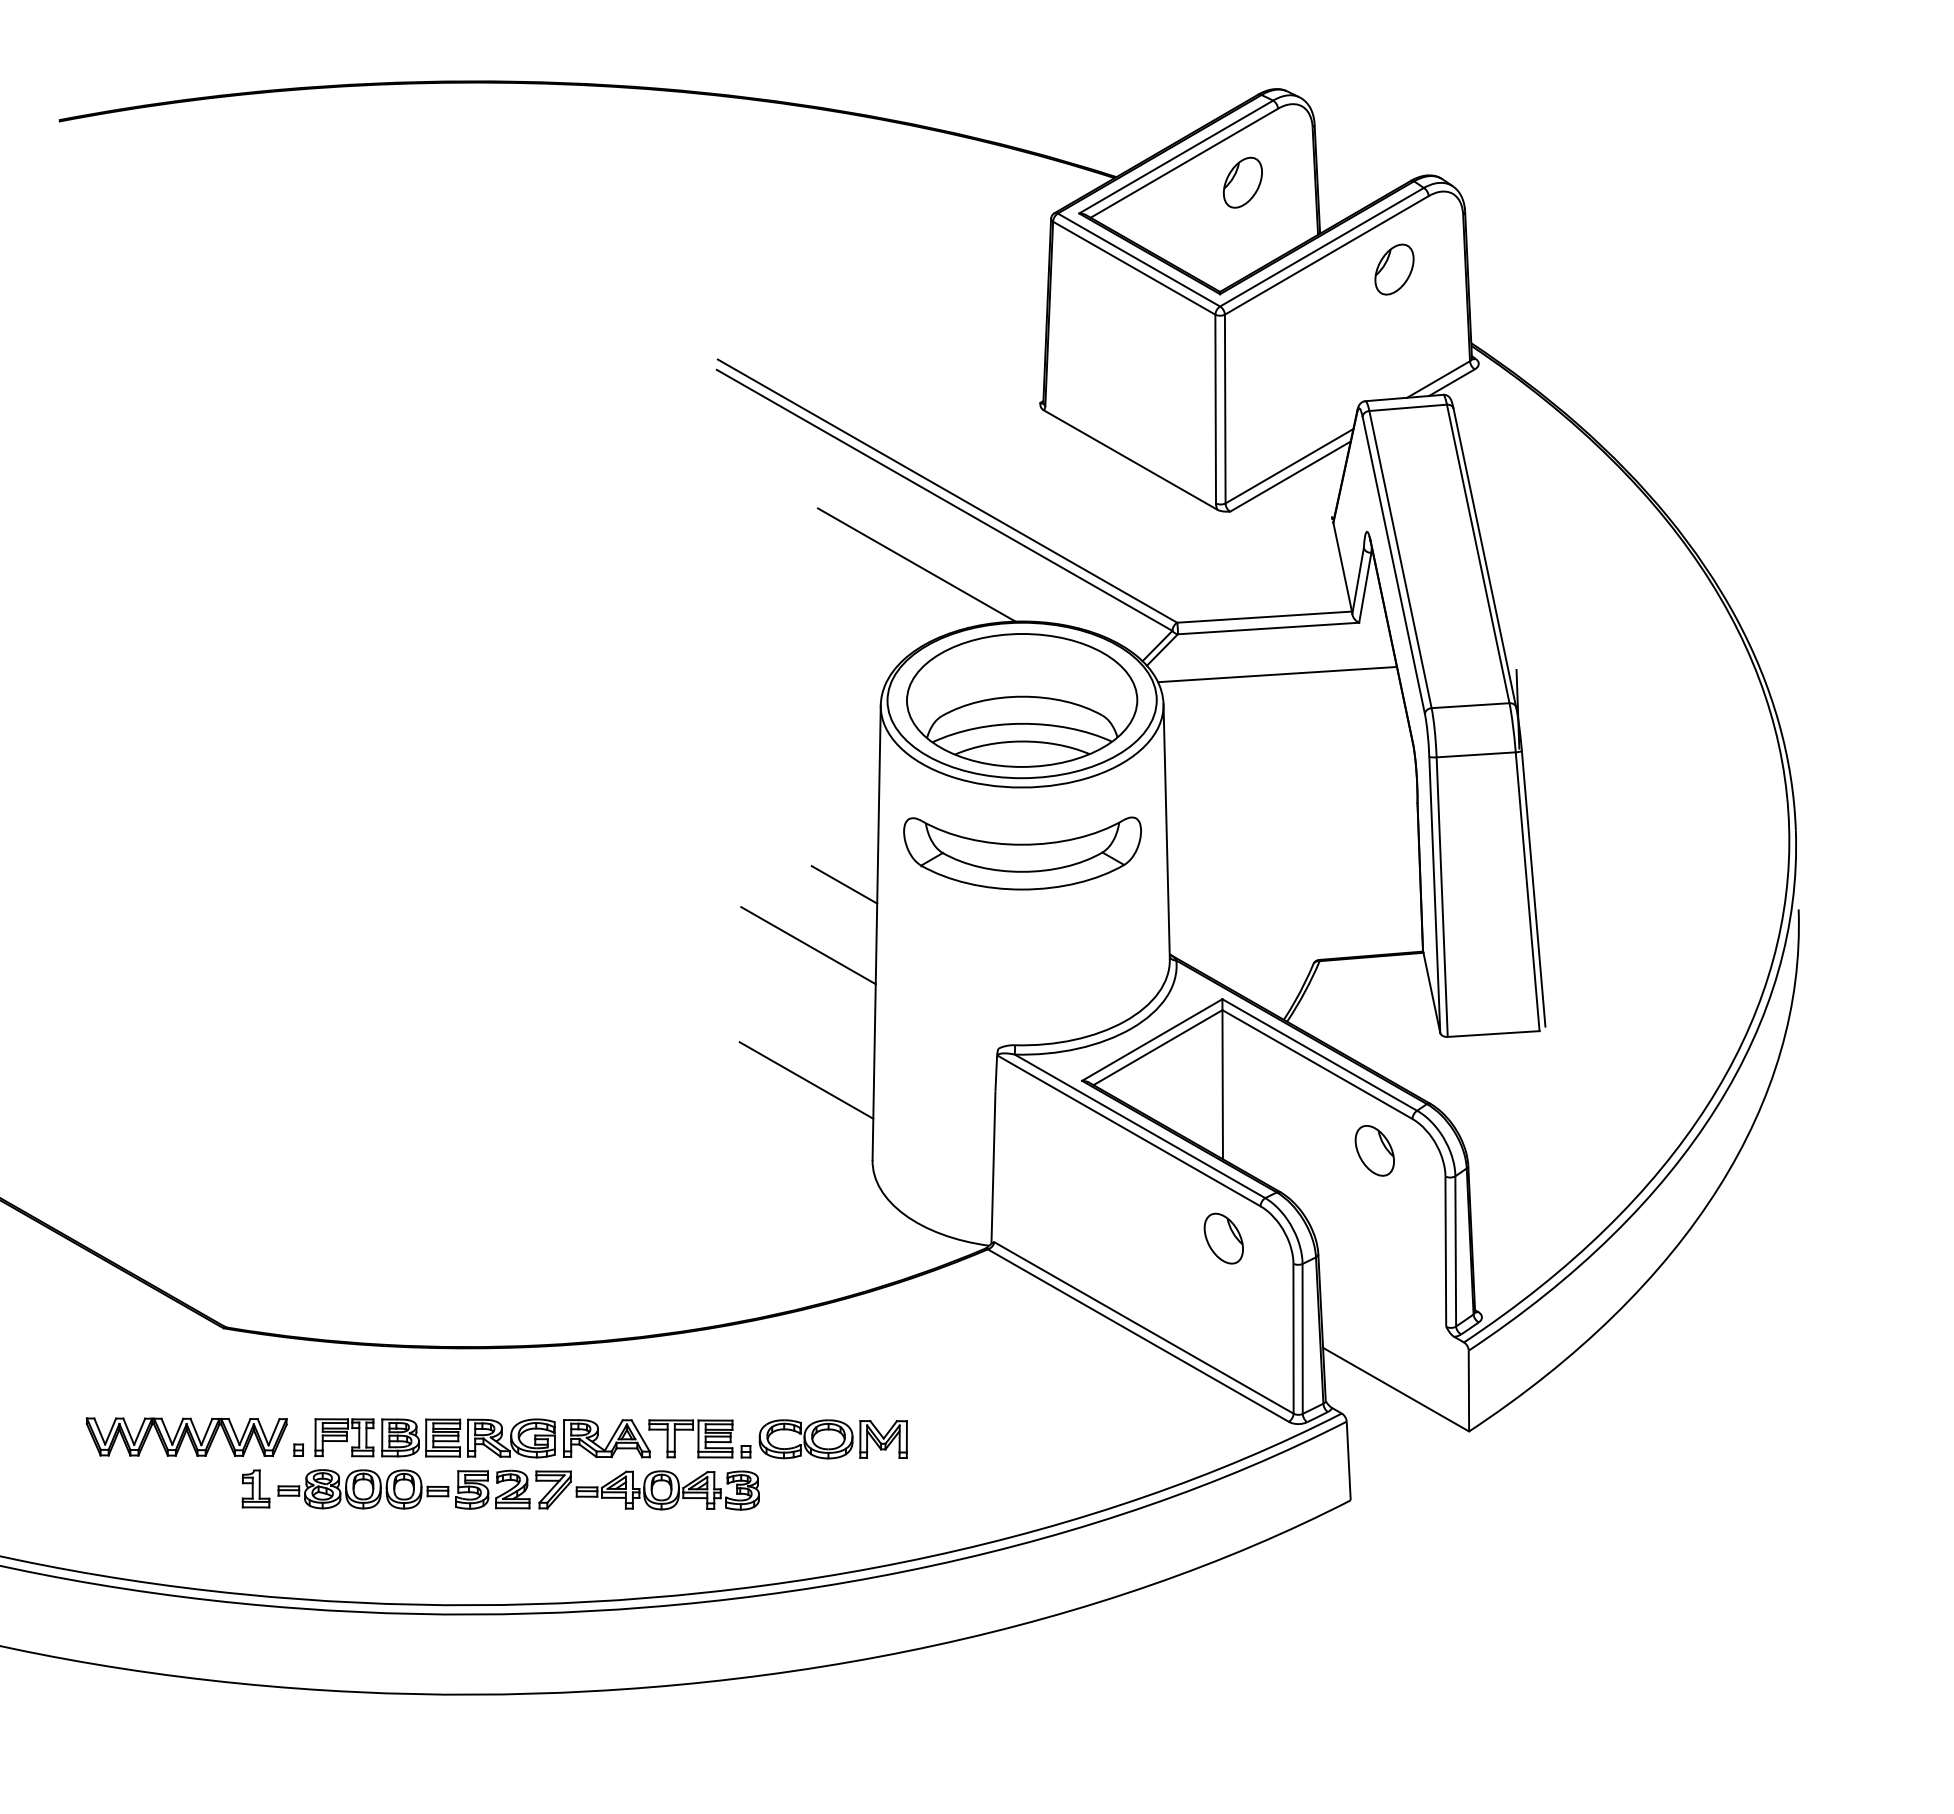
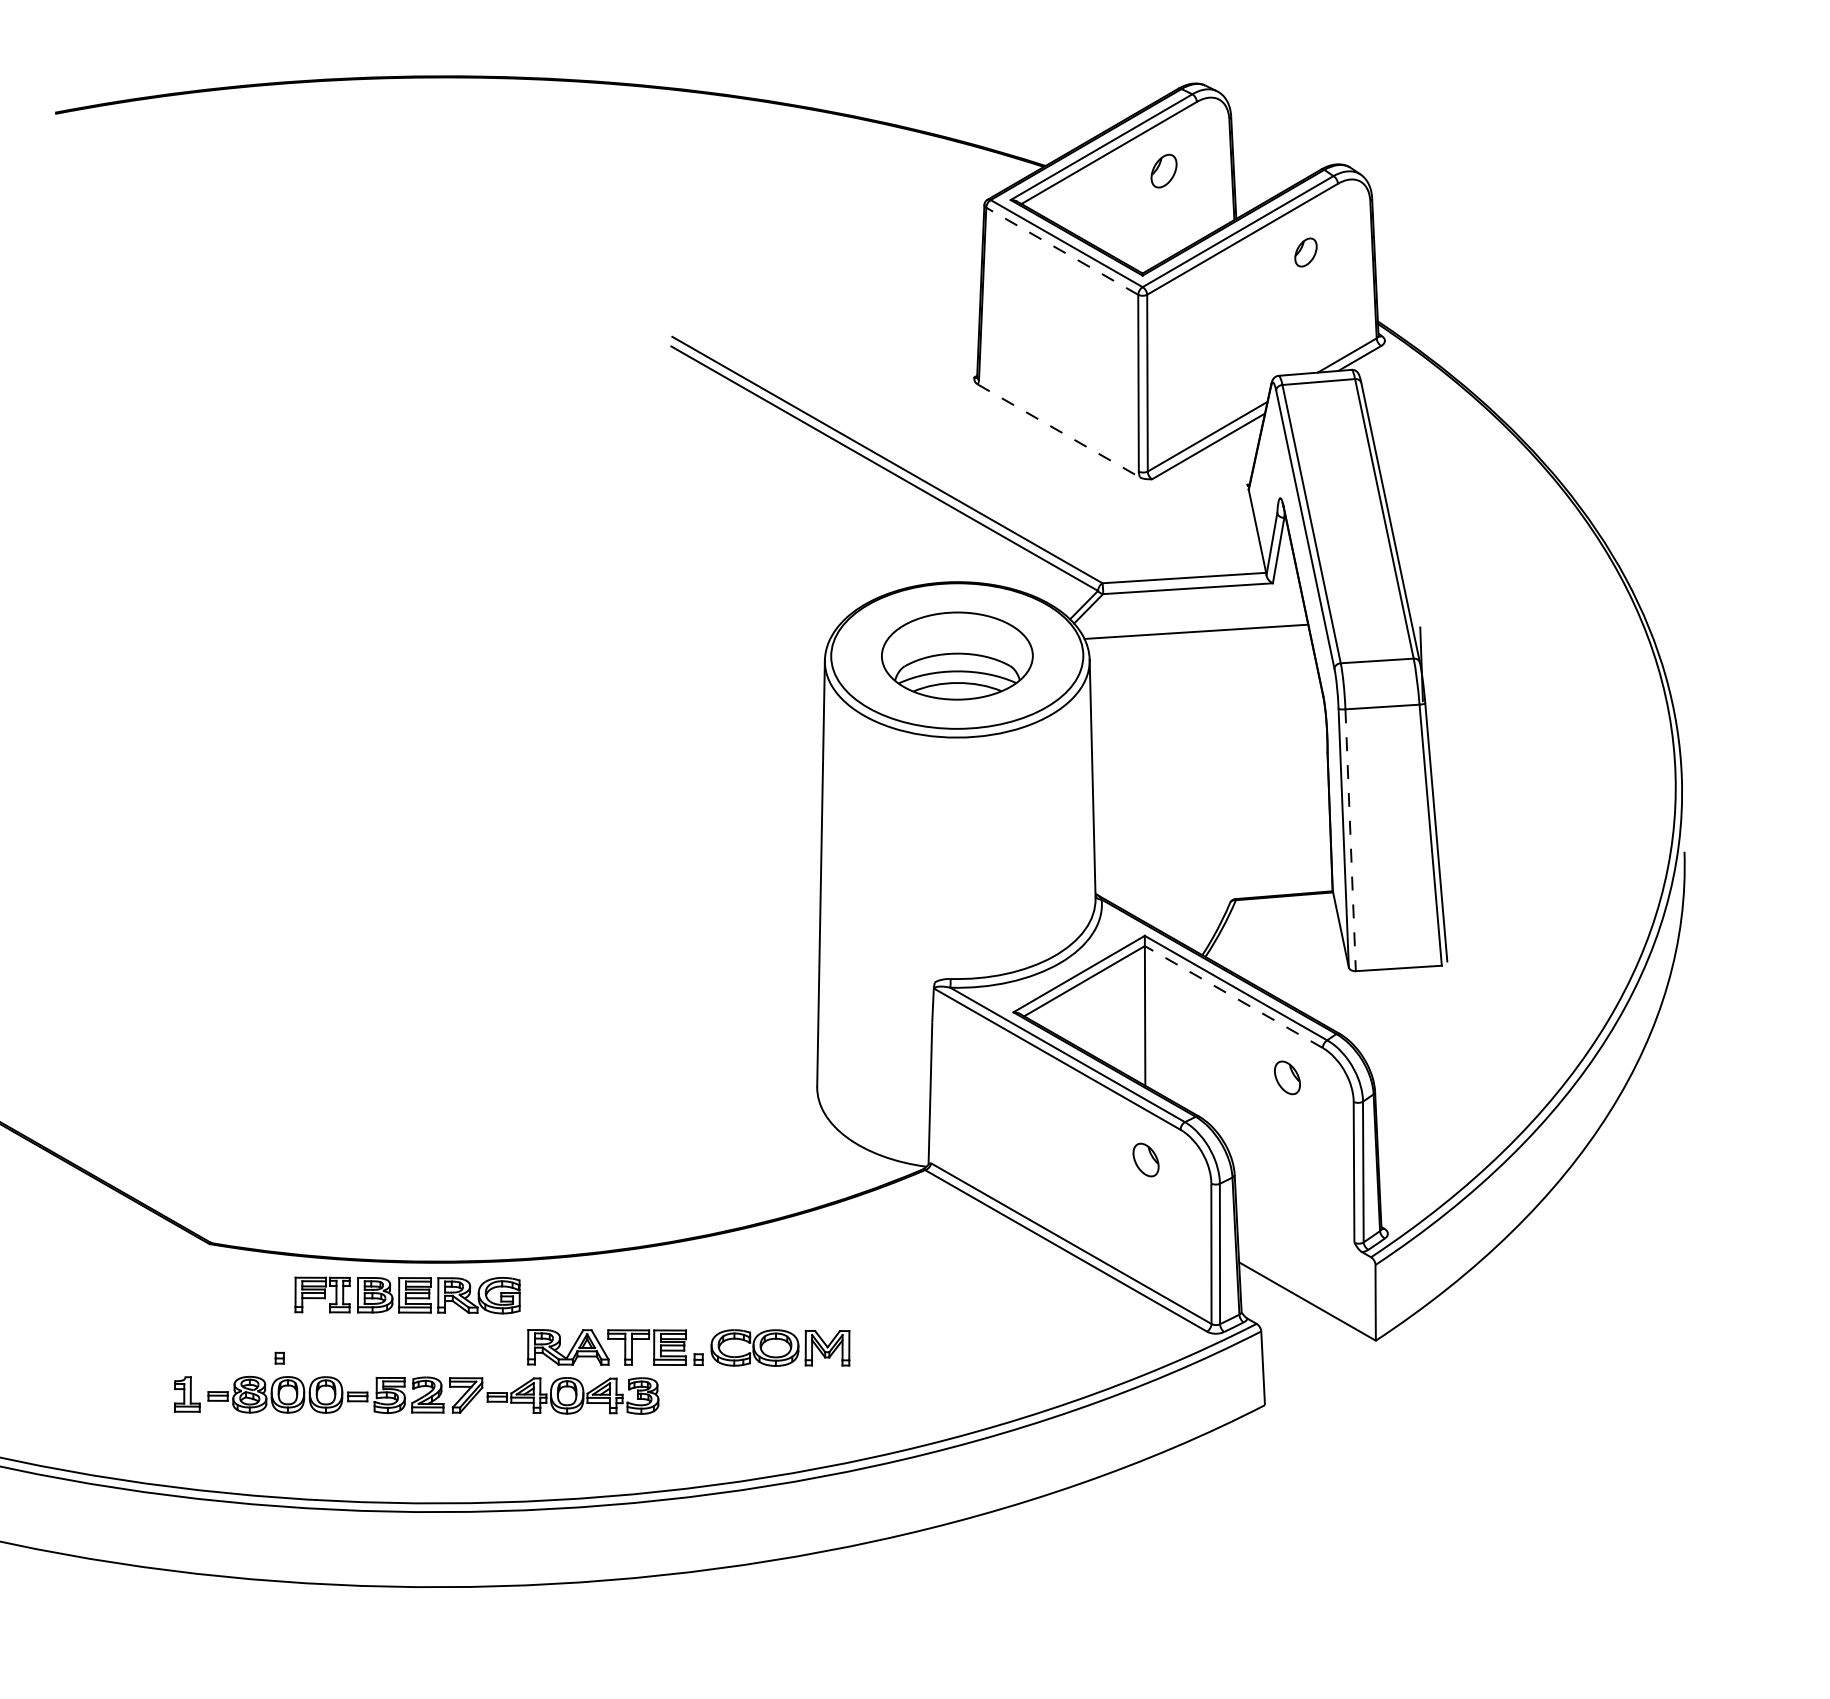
part: (1242, 182) -> (1163, 171), size x0.7
line: (1134, 268) -> (1062, 251), solid -> dashed
part: (1394, 269) -> (1305, 252), size x0.6
line: (1130, 460) -> (1058, 431), solid -> dashed
line: (916, 564) -> (858, 528), removed
part: (1022, 700) -> (957, 656), size x0.7
part: (1022, 853) -> (957, 799), removed
line: (844, 884) -> (790, 828), removed
line: (1442, 897) -> (1350, 840), solid -> dashed
line: (808, 945) -> (757, 885), removed
line: (1317, 1064) -> (1233, 996), solid -> dashed
line: (806, 1080) -> (755, 1011), removed
part: (1374, 1150) -> (1287, 1077), size x0.7
part: (1223, 1238) -> (1145, 1159), size x0.7
part: (186, 1436) -> (174, 1345), removed
part: (434, 1438) -> (406, 1295), moved
part: (500, 1489) -> (416, 1395), moved

